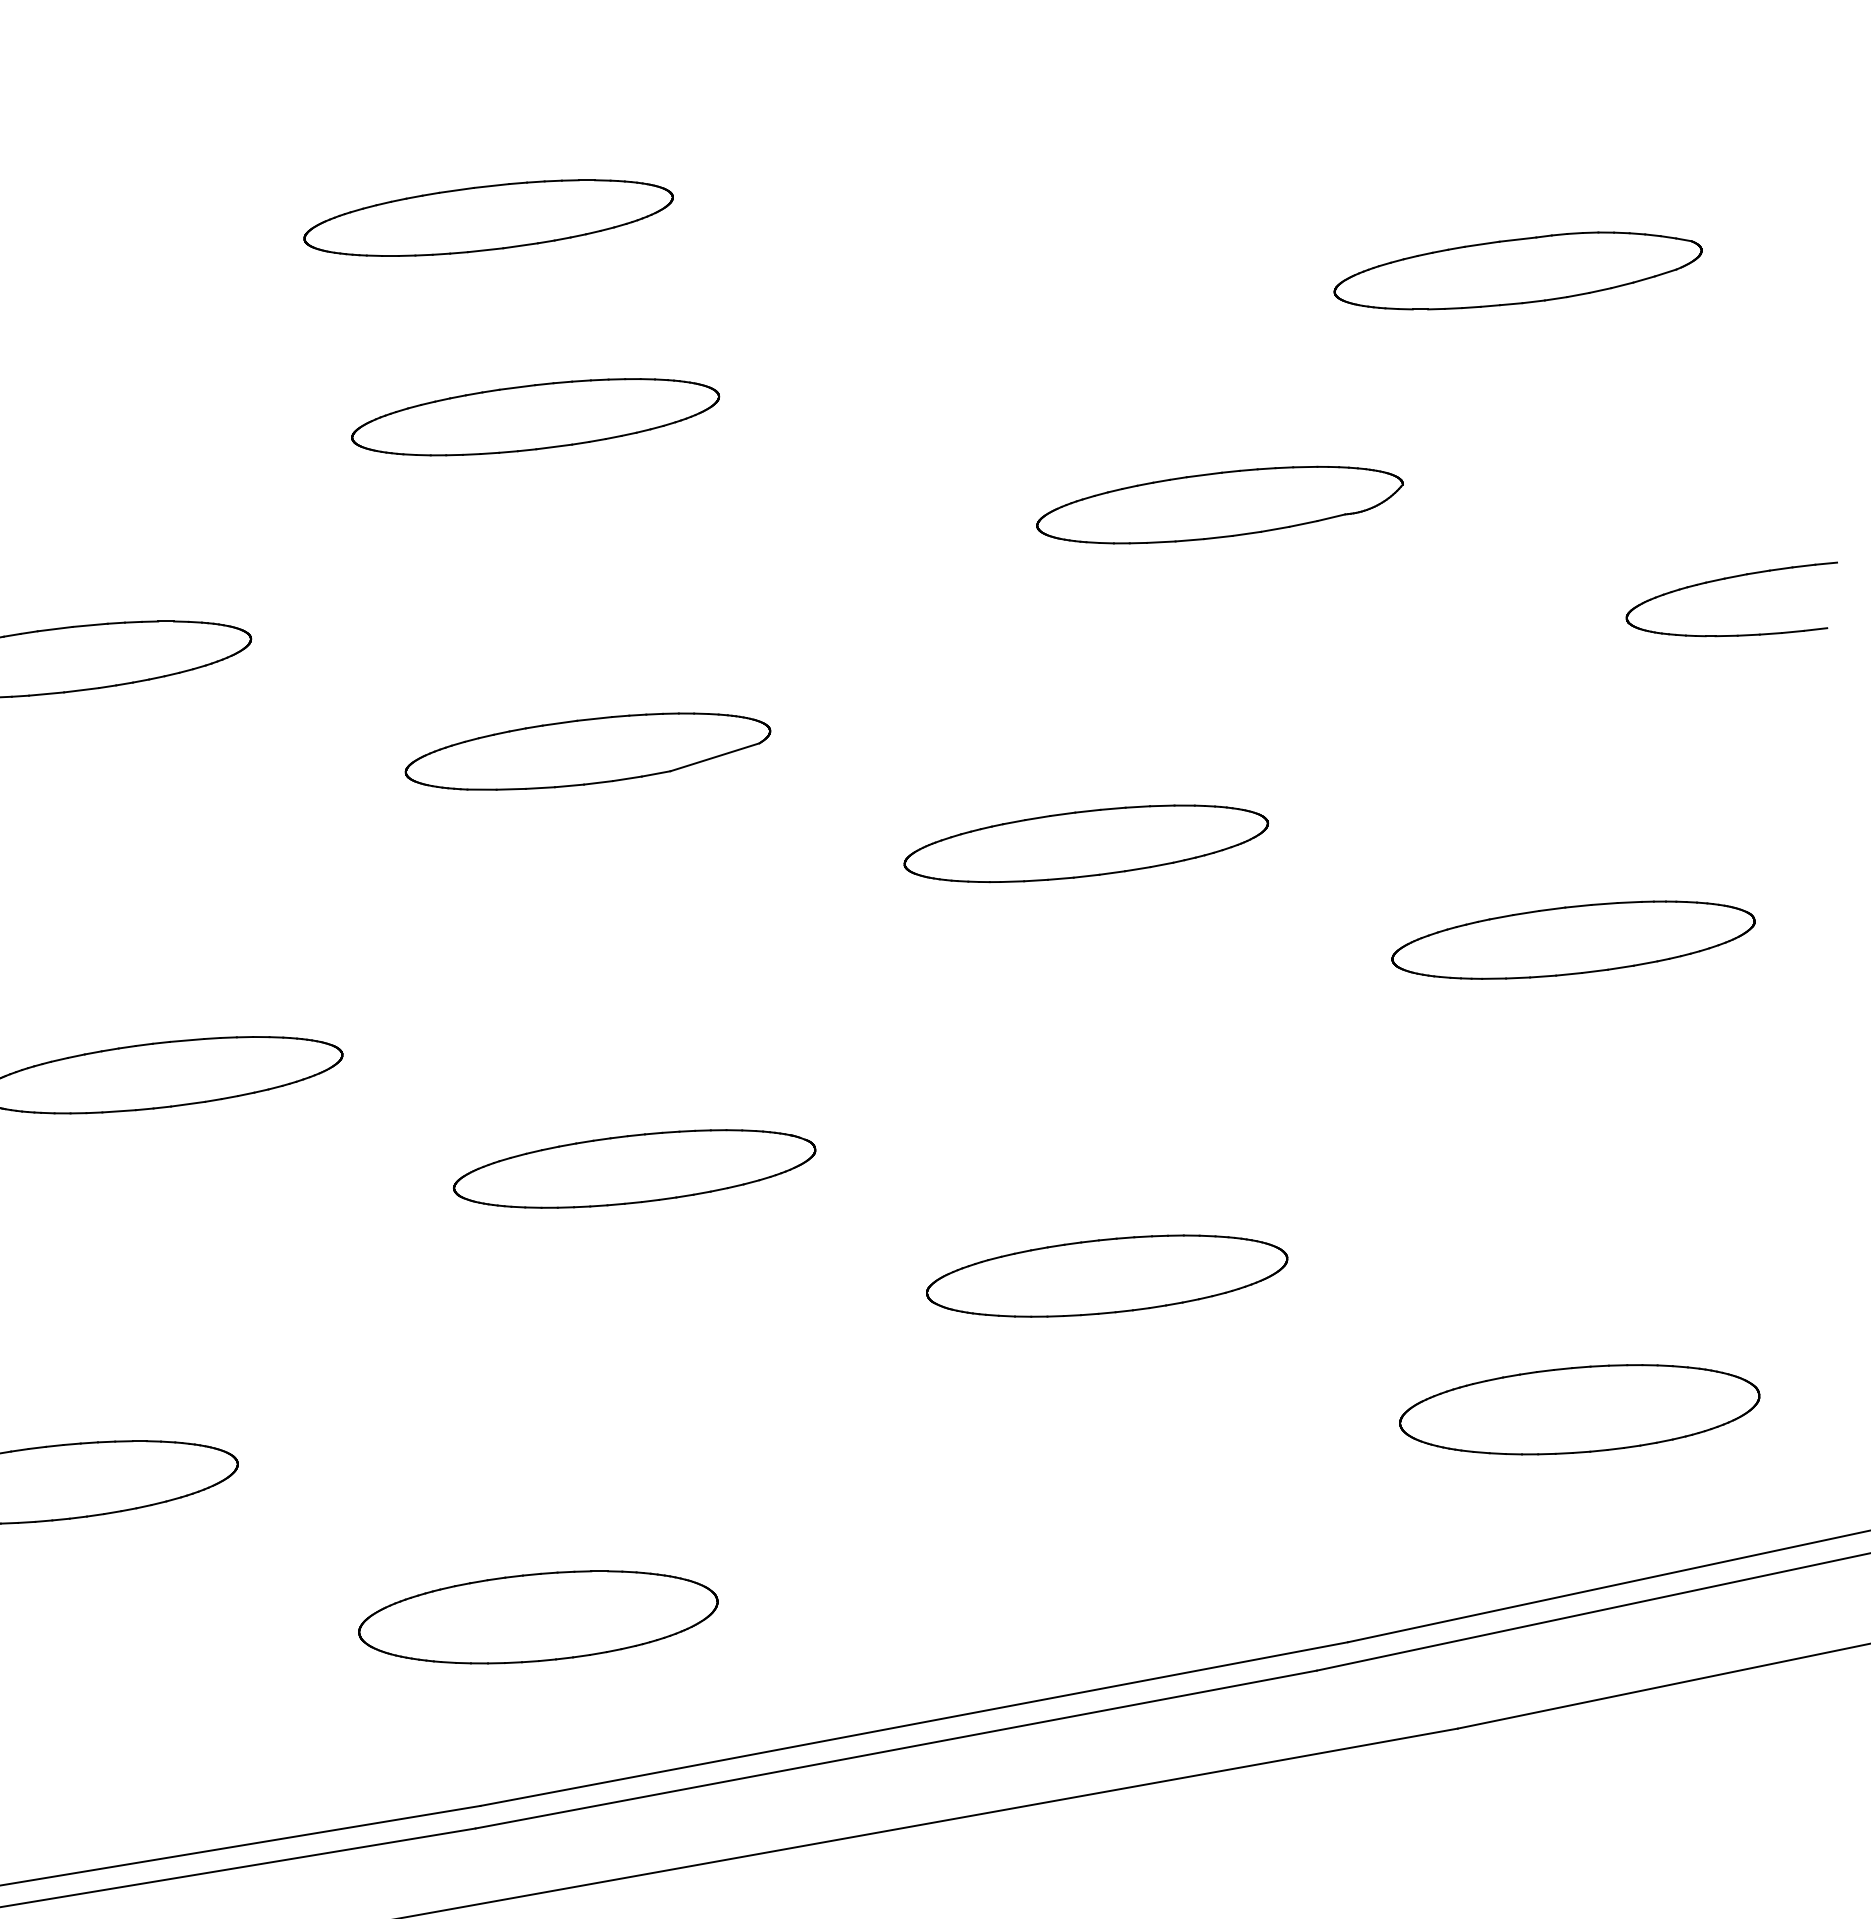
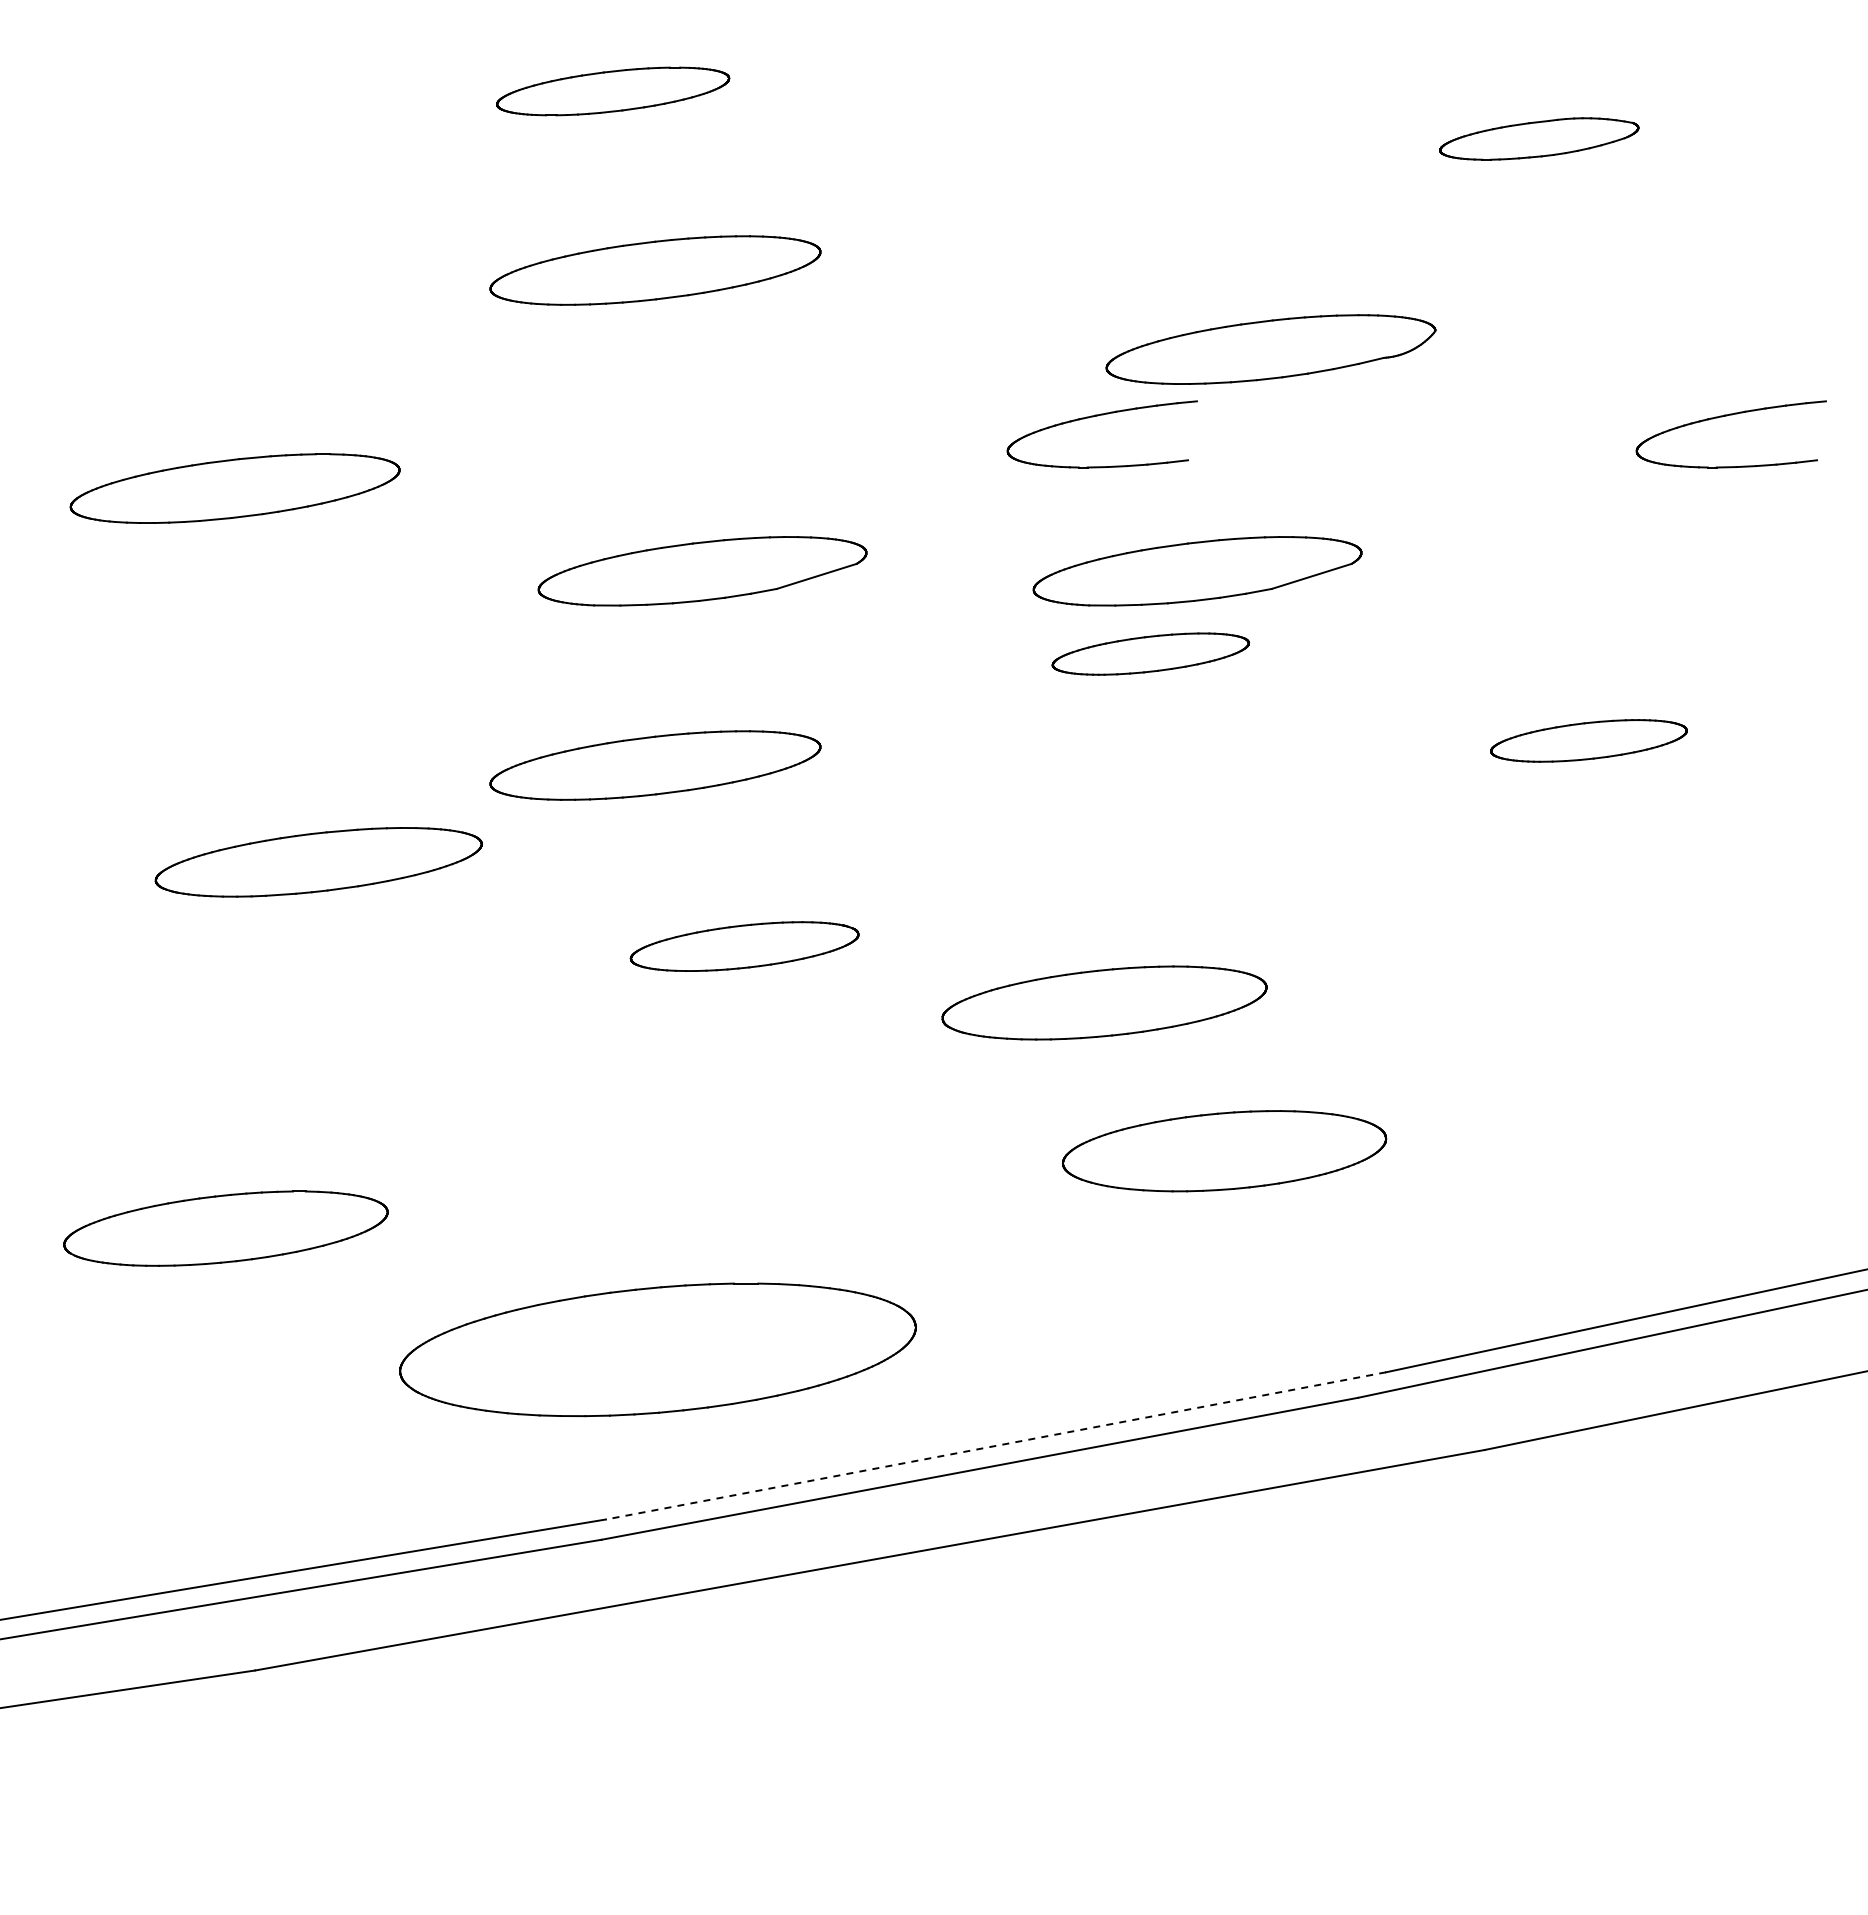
part: (487, 218) -> (612, 91), size x0.7
part: (1518, 270) -> (1539, 138), size x0.6
part: (1028, 579) -> (1098, 416), added
part: (1138, 751) -> (1197, 571), added
part: (1086, 843) -> (1150, 653), size x0.6
part: (1573, 939) -> (1588, 740), size x0.6
part: (535, 967) -> (655, 765), added
part: (634, 1168) -> (744, 946), size x0.7
part: (1107, 1275) -> (1104, 1002), moved
part: (1579, 1410) -> (1224, 1151), moved
part: (537, 1616) -> (657, 1349), size x1.6
line: (914, 1723) -> (996, 1445), solid -> dashed

